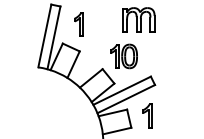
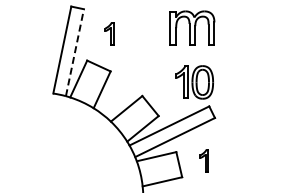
part: (78, 24) -> (109, 33), size x0.7
line: (54, 37) -> (75, 52), solid -> dashed
part: (123, 56) -> (194, 82), moved
part: (147, 115) -> (204, 160), size x0.7

